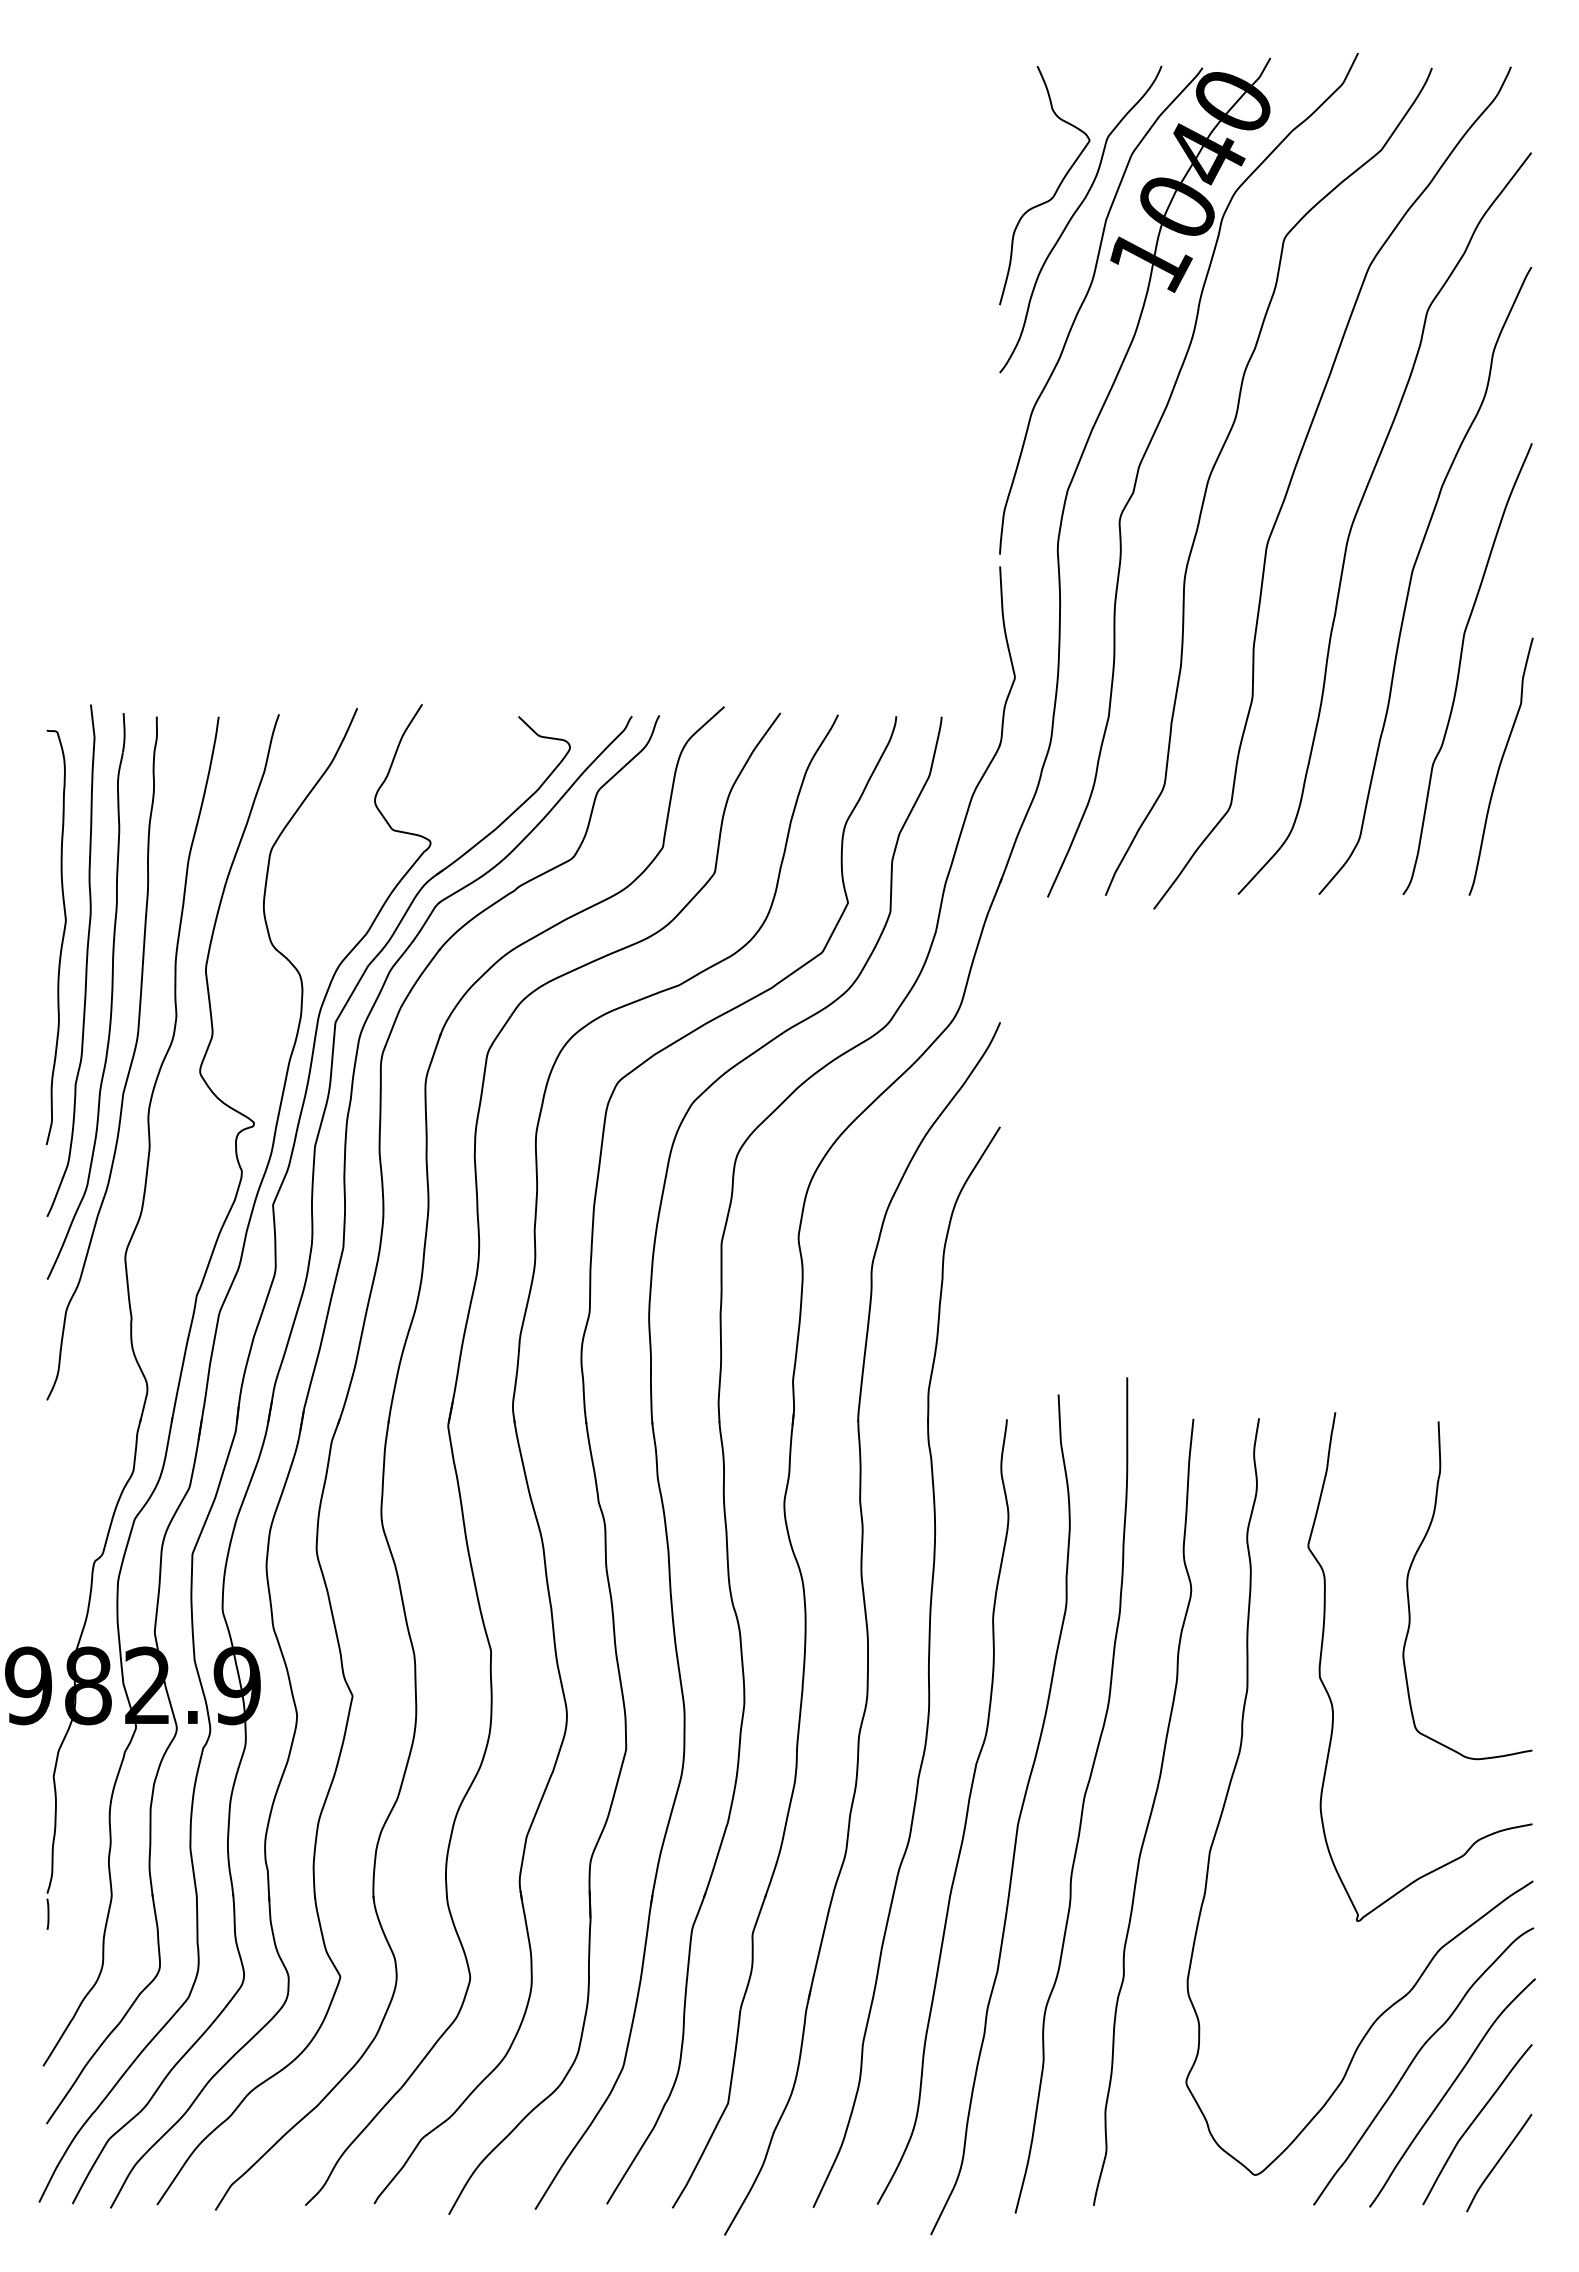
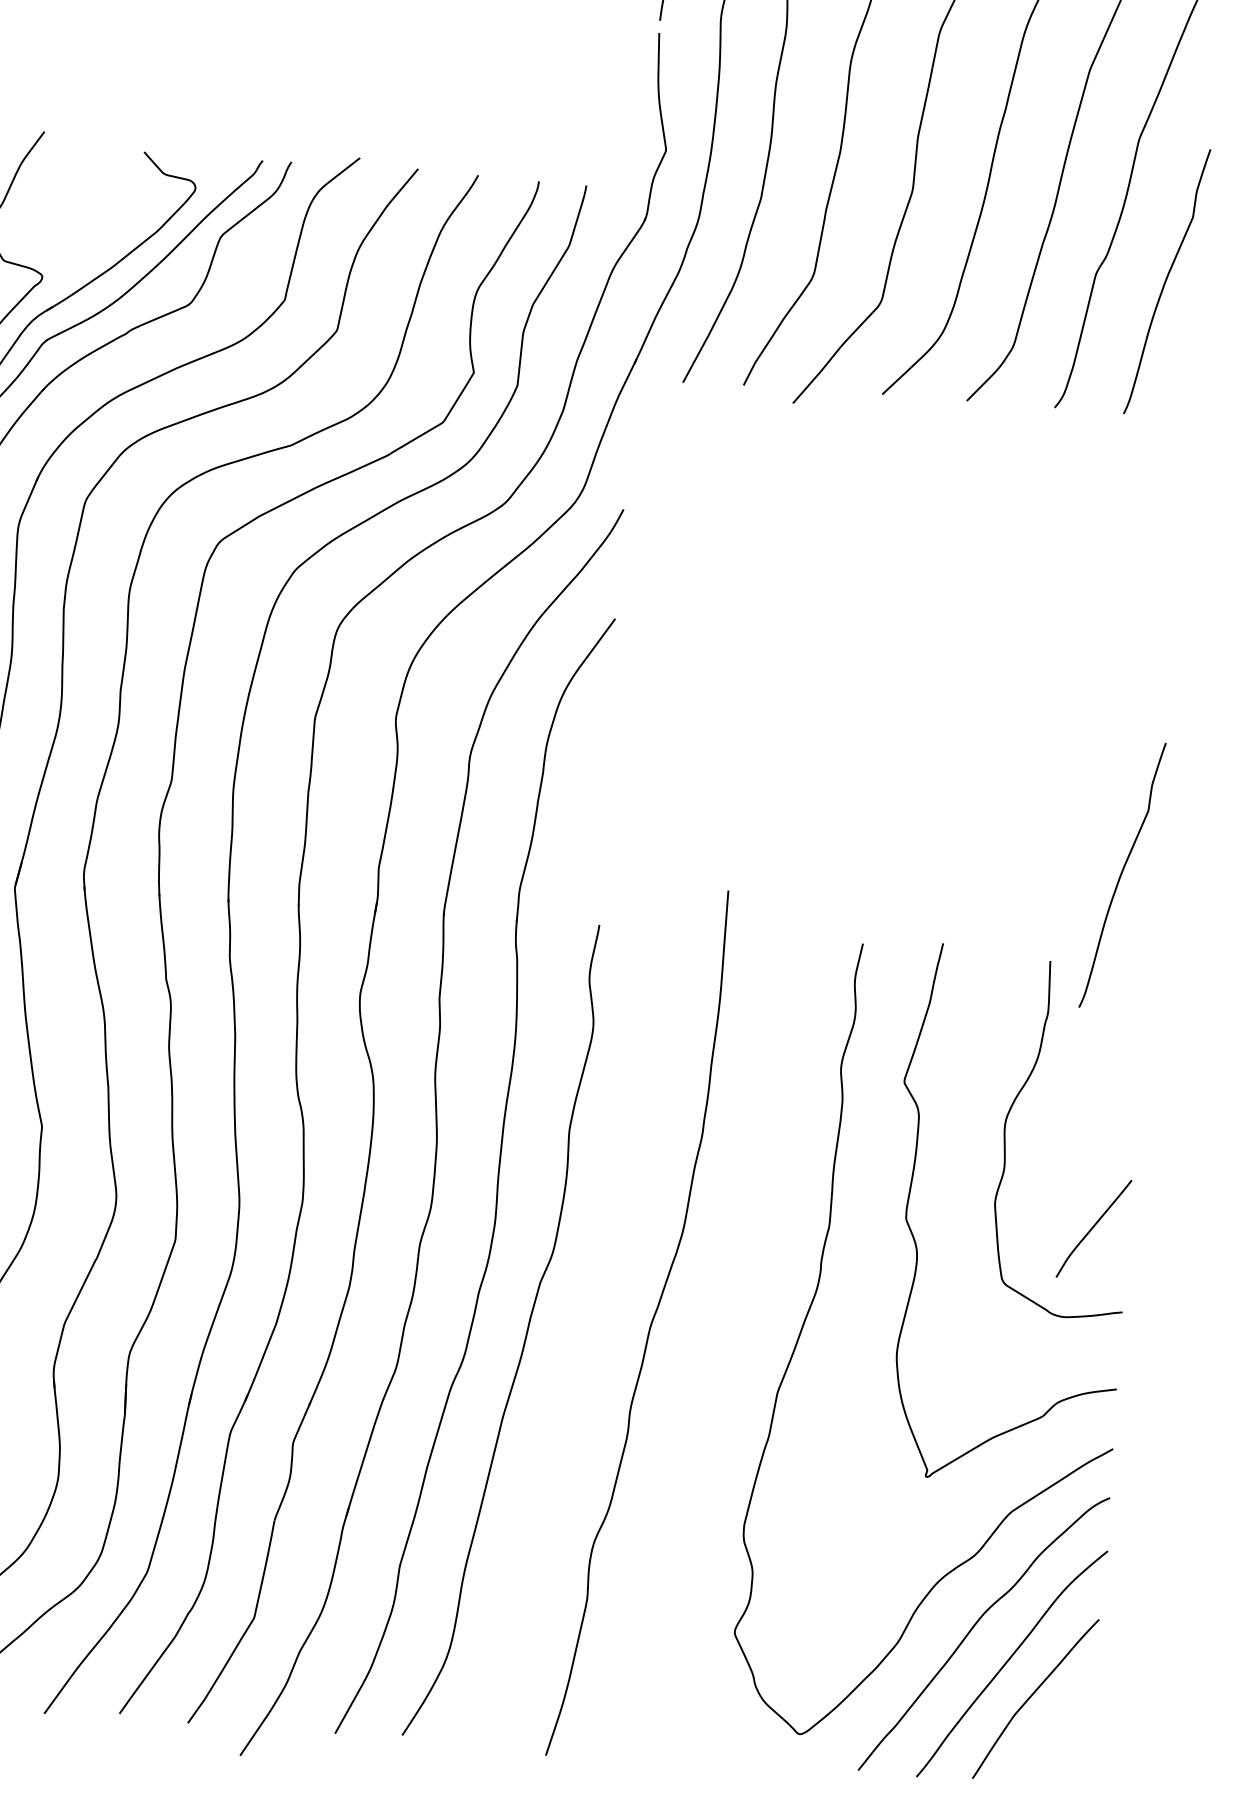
curve: (1500, 1334) -> (1121, 875), added
curve: (1149, 1814) -> (717, 1349), removed
curve: (1018, 1817) -> (580, 1341), removed
curve: (1498, 2163) -> (1093, 1229), moved

